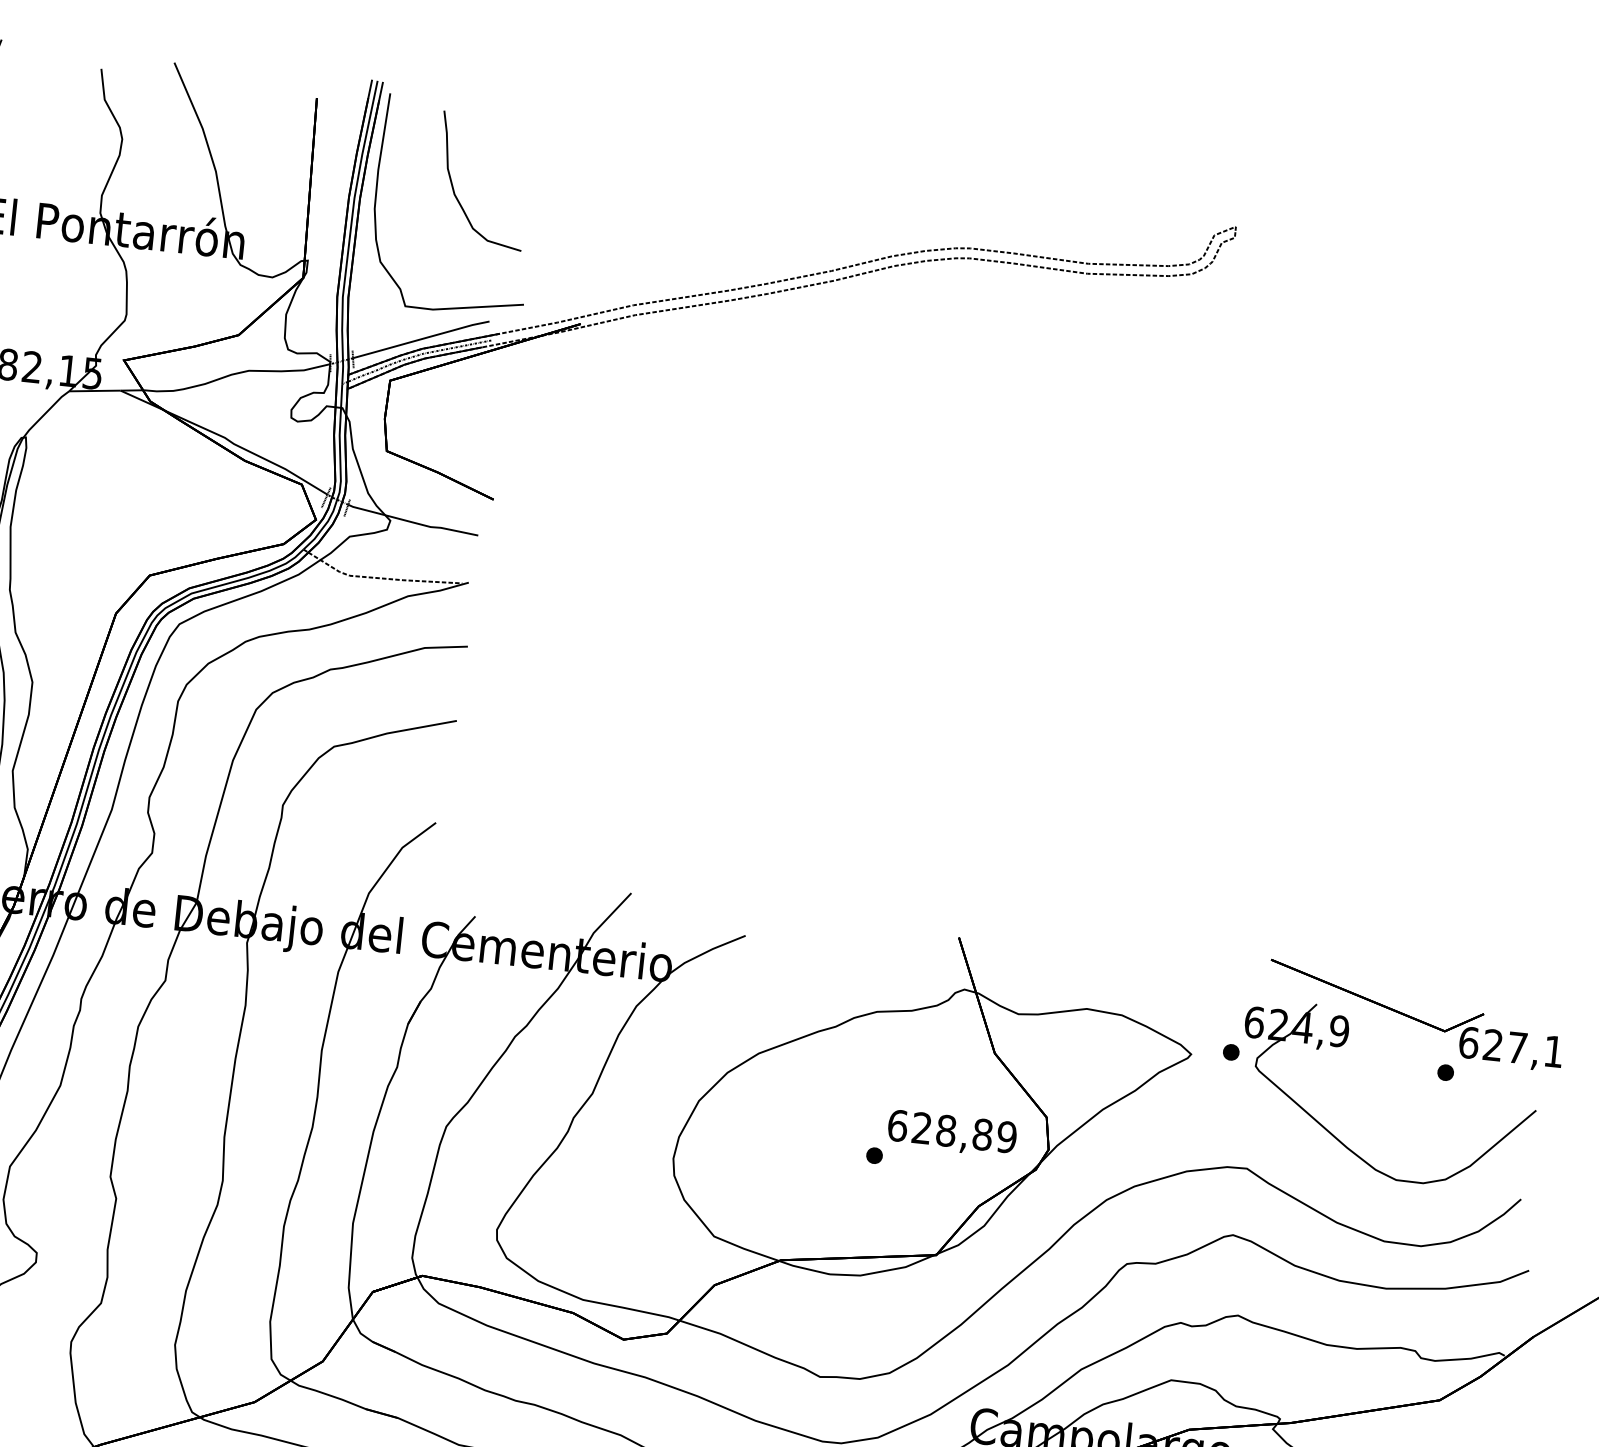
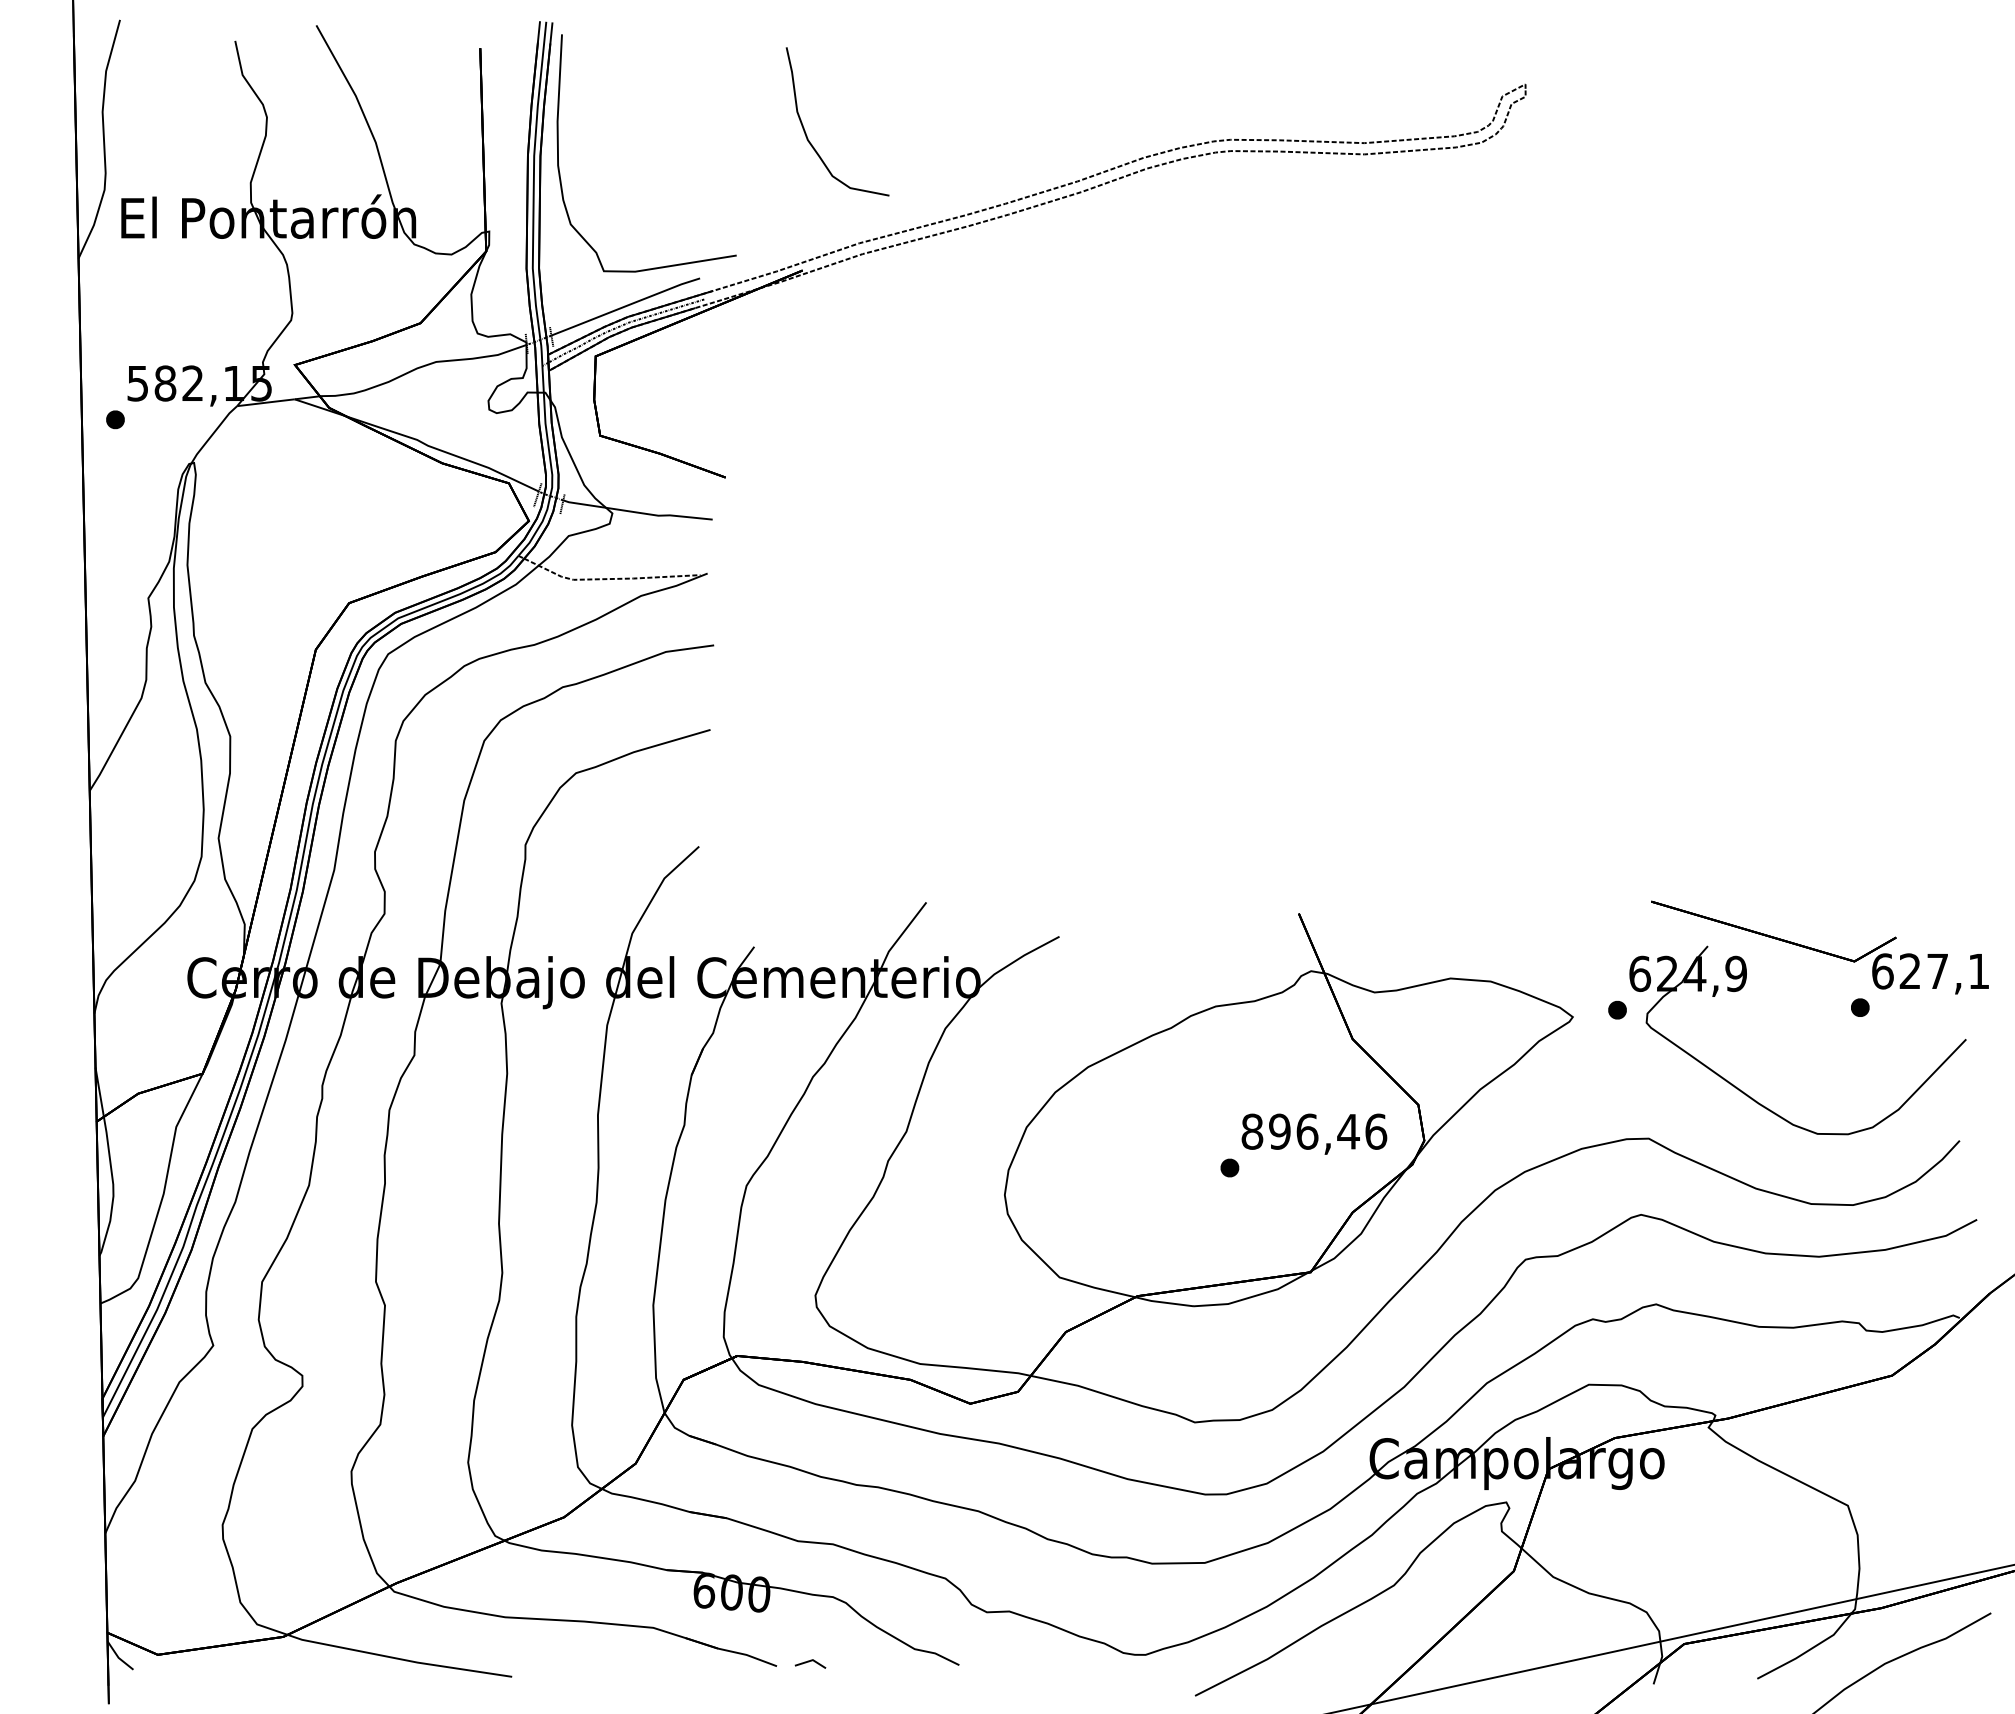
curve: (454, 190) -> (807, 135), moved
text: (952, 1131) -> (1314, 1131), 628,89 -> 896,46

